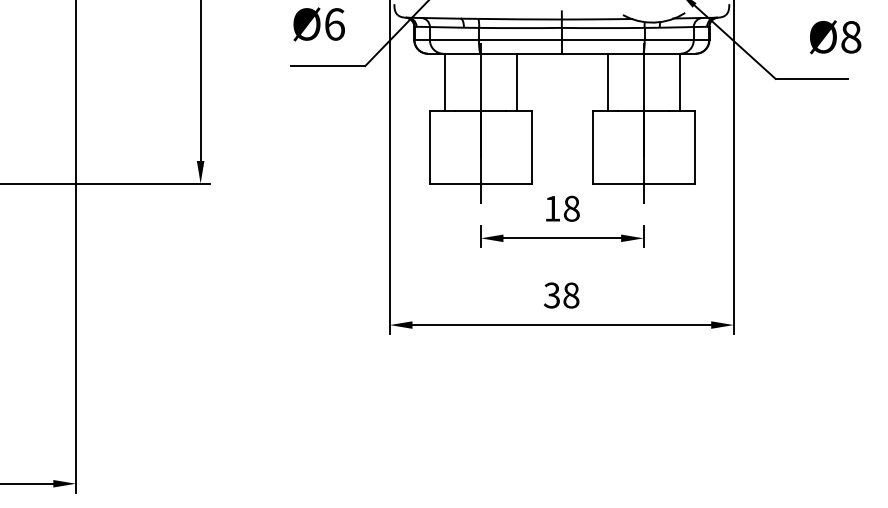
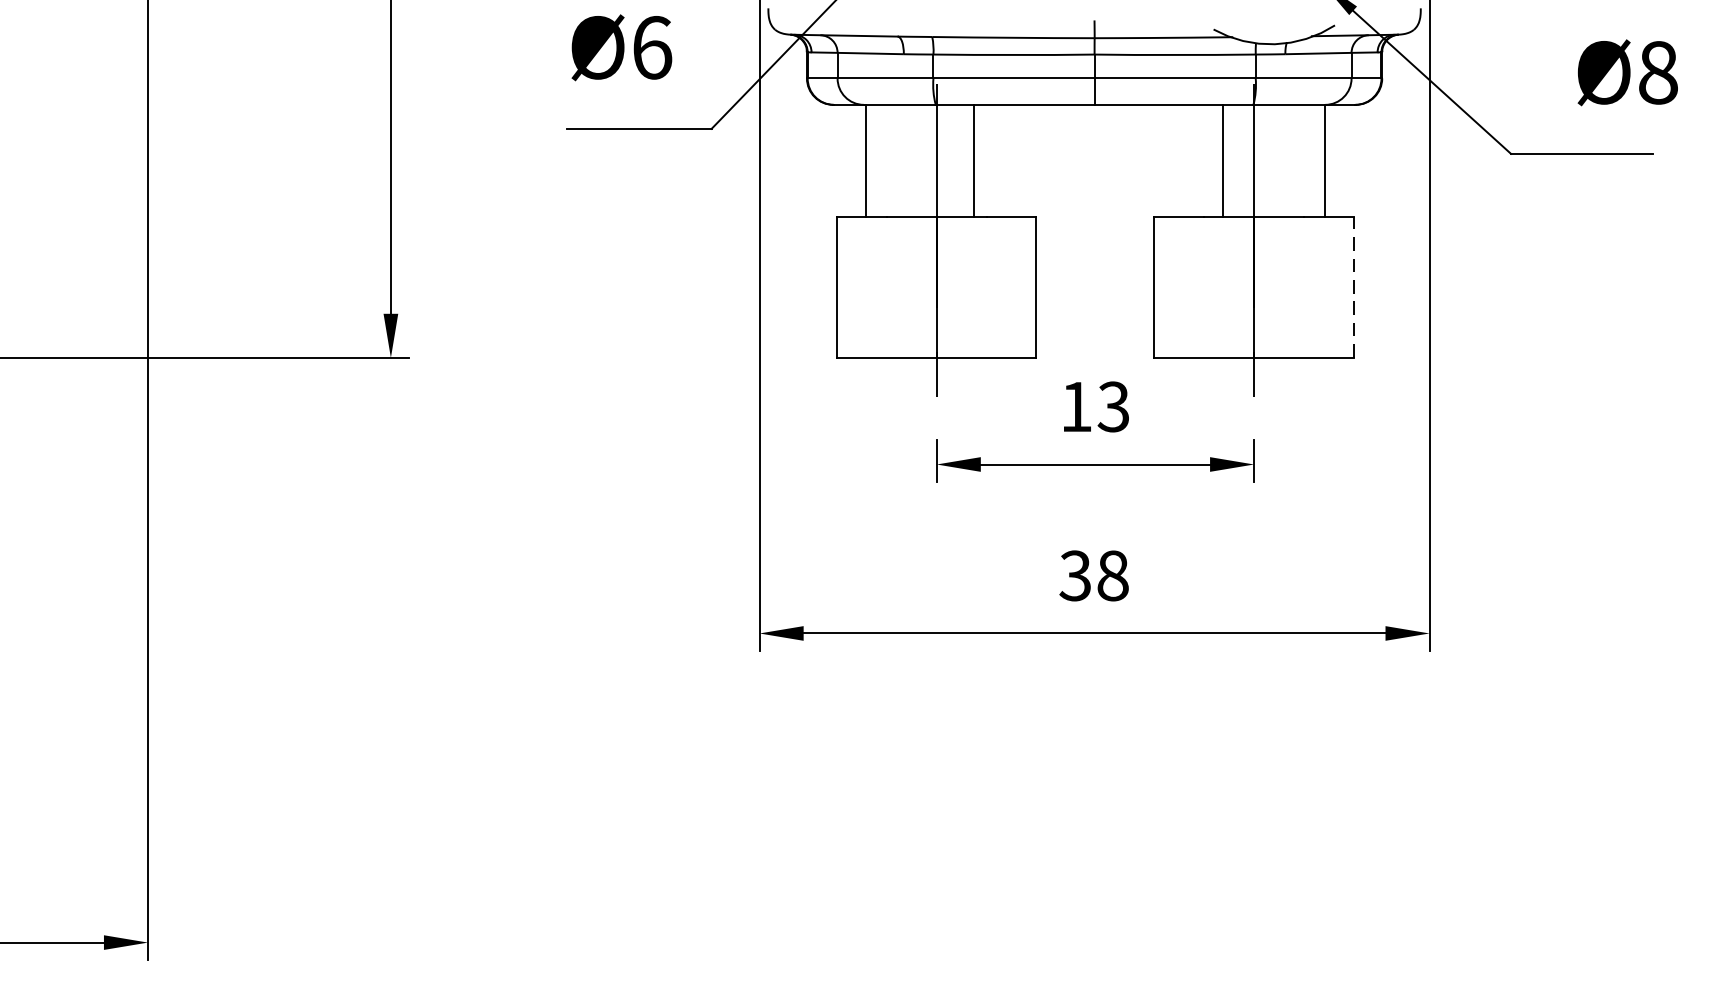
line: (517, 82) -> (975, 160), moved
line: (607, 82) -> (1222, 160), moved
line: (694, 146) -> (1352, 285), solid -> dashed
text: (571, 208) -> (1113, 406), 18 -> 13

